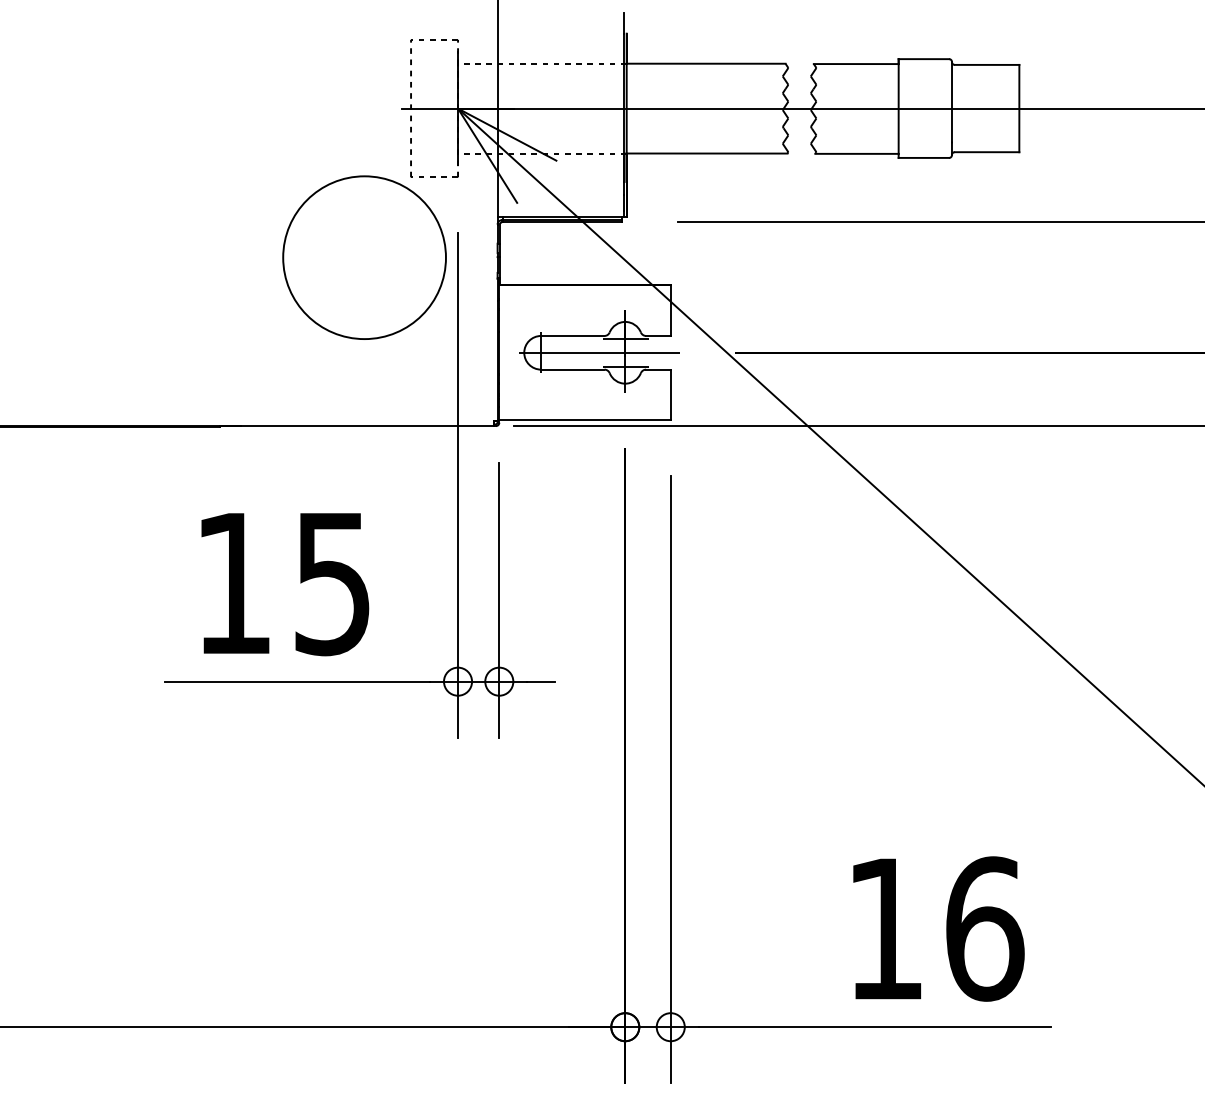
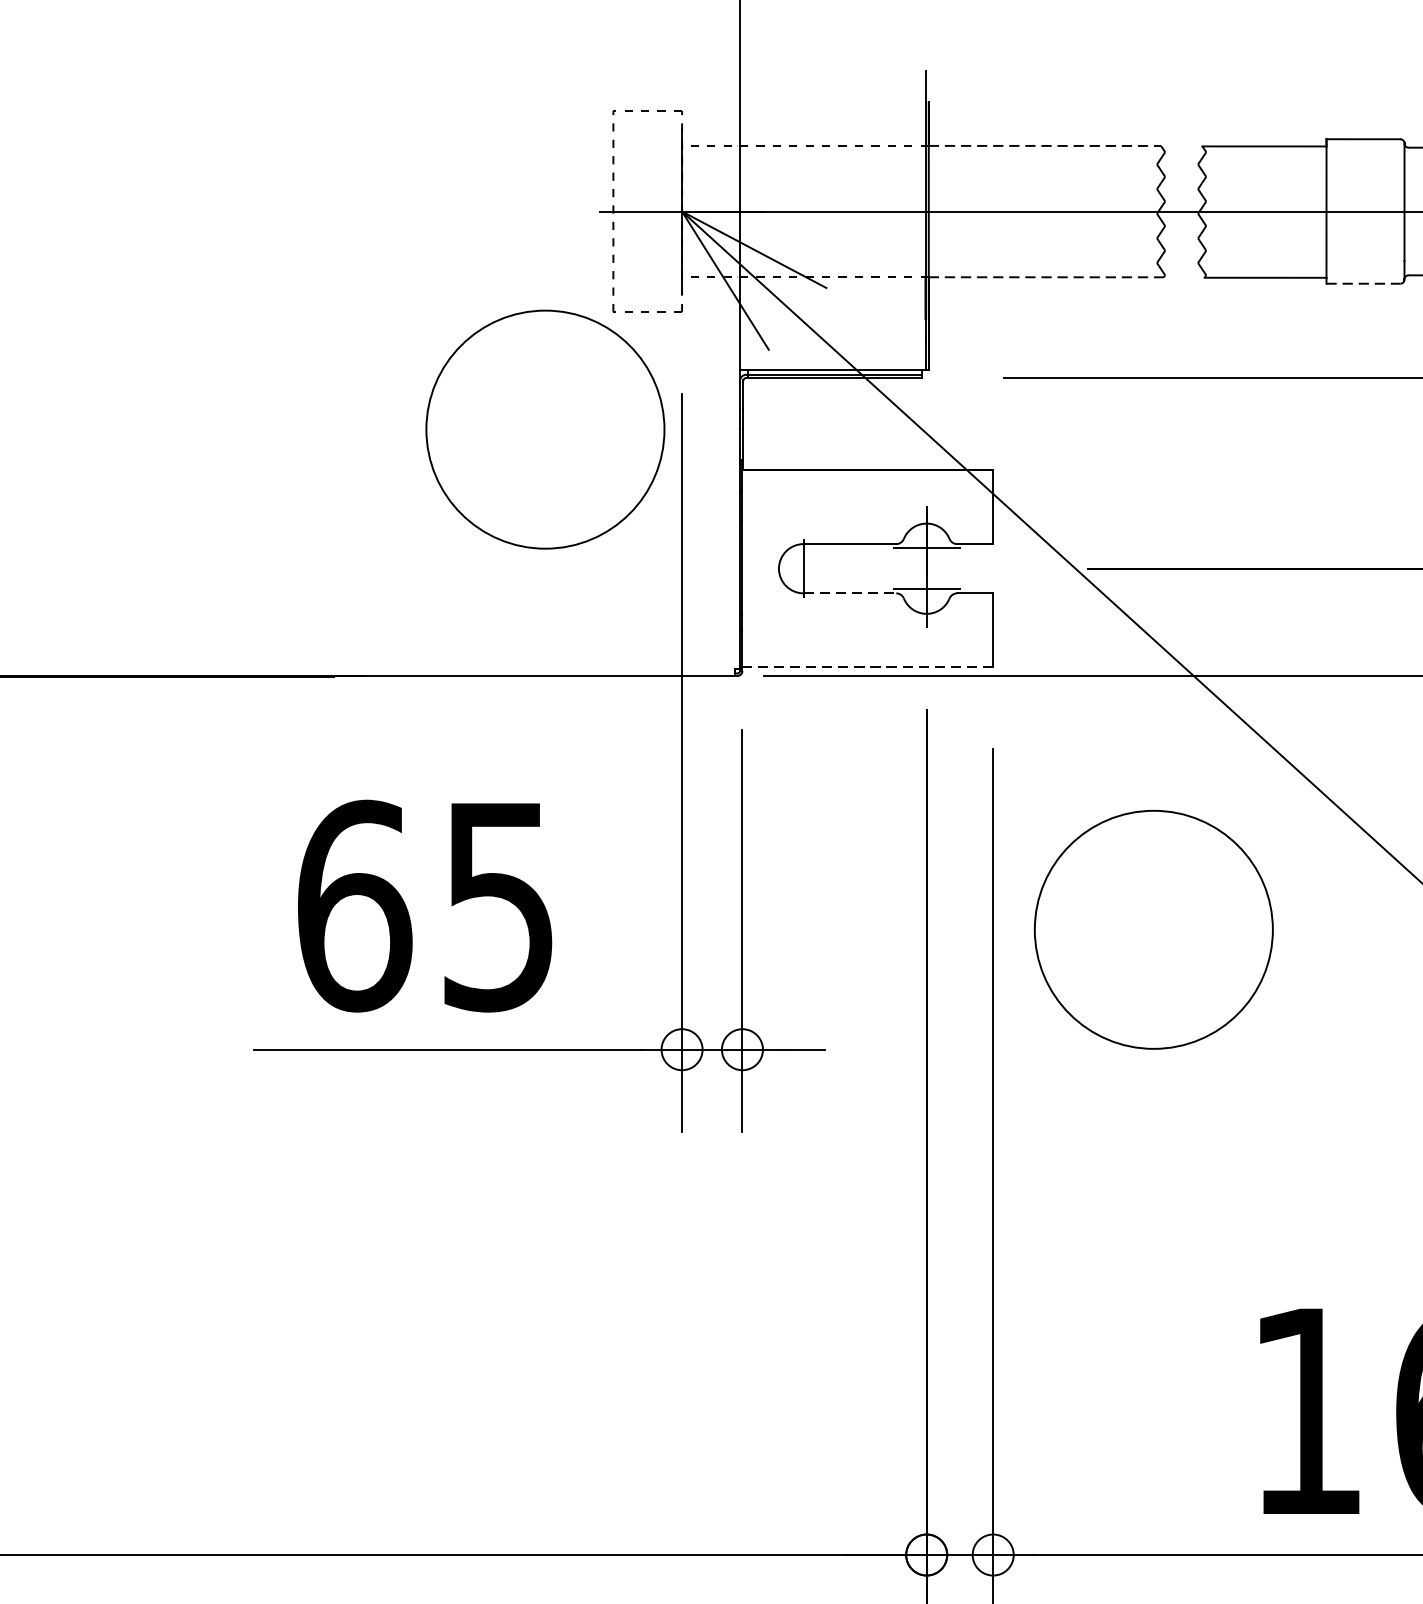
line: (706, 63) -> (1045, 145), solid -> dashed
line: (707, 153) -> (1046, 277), solid -> dashed
line: (924, 157) -> (1364, 283), solid -> dashed
line: (599, 352) -> (888, 568), removed
line: (572, 369) -> (849, 593), solid -> dashed
line: (585, 420) -> (868, 667), solid -> dashed
text: (234, 583) -> (355, 906), 15 -> 65
circle: (780, 599) -> (1153, 929), added

